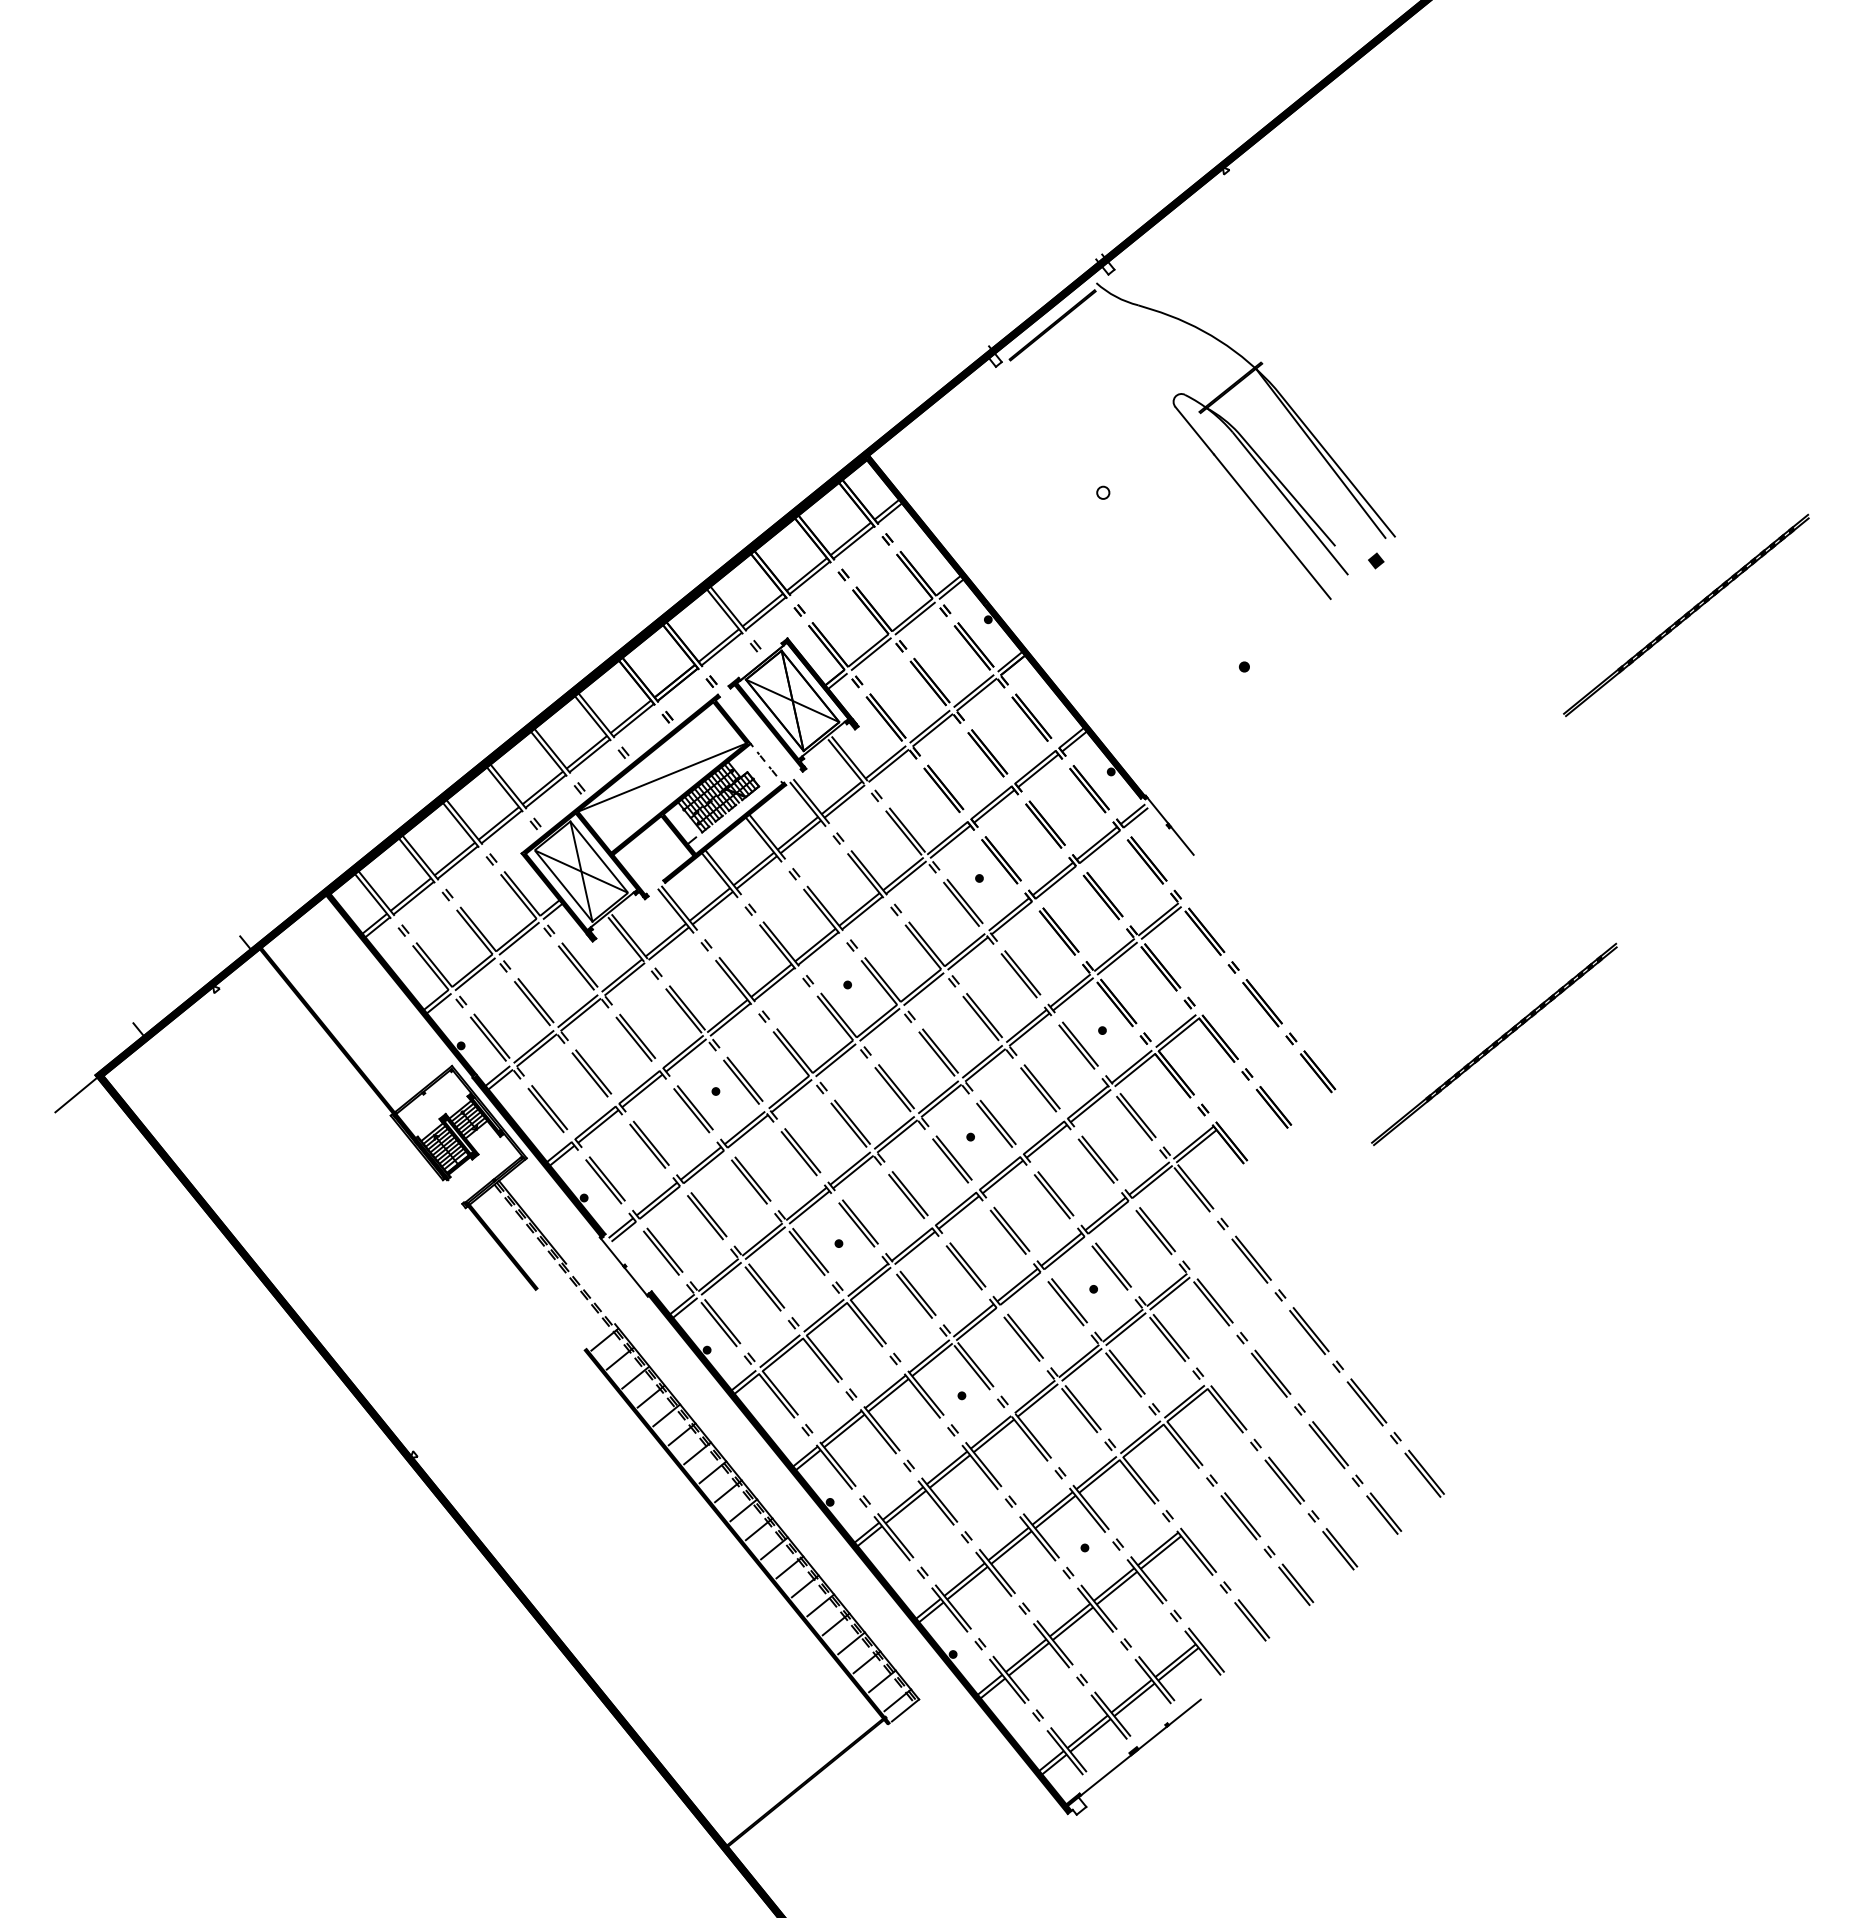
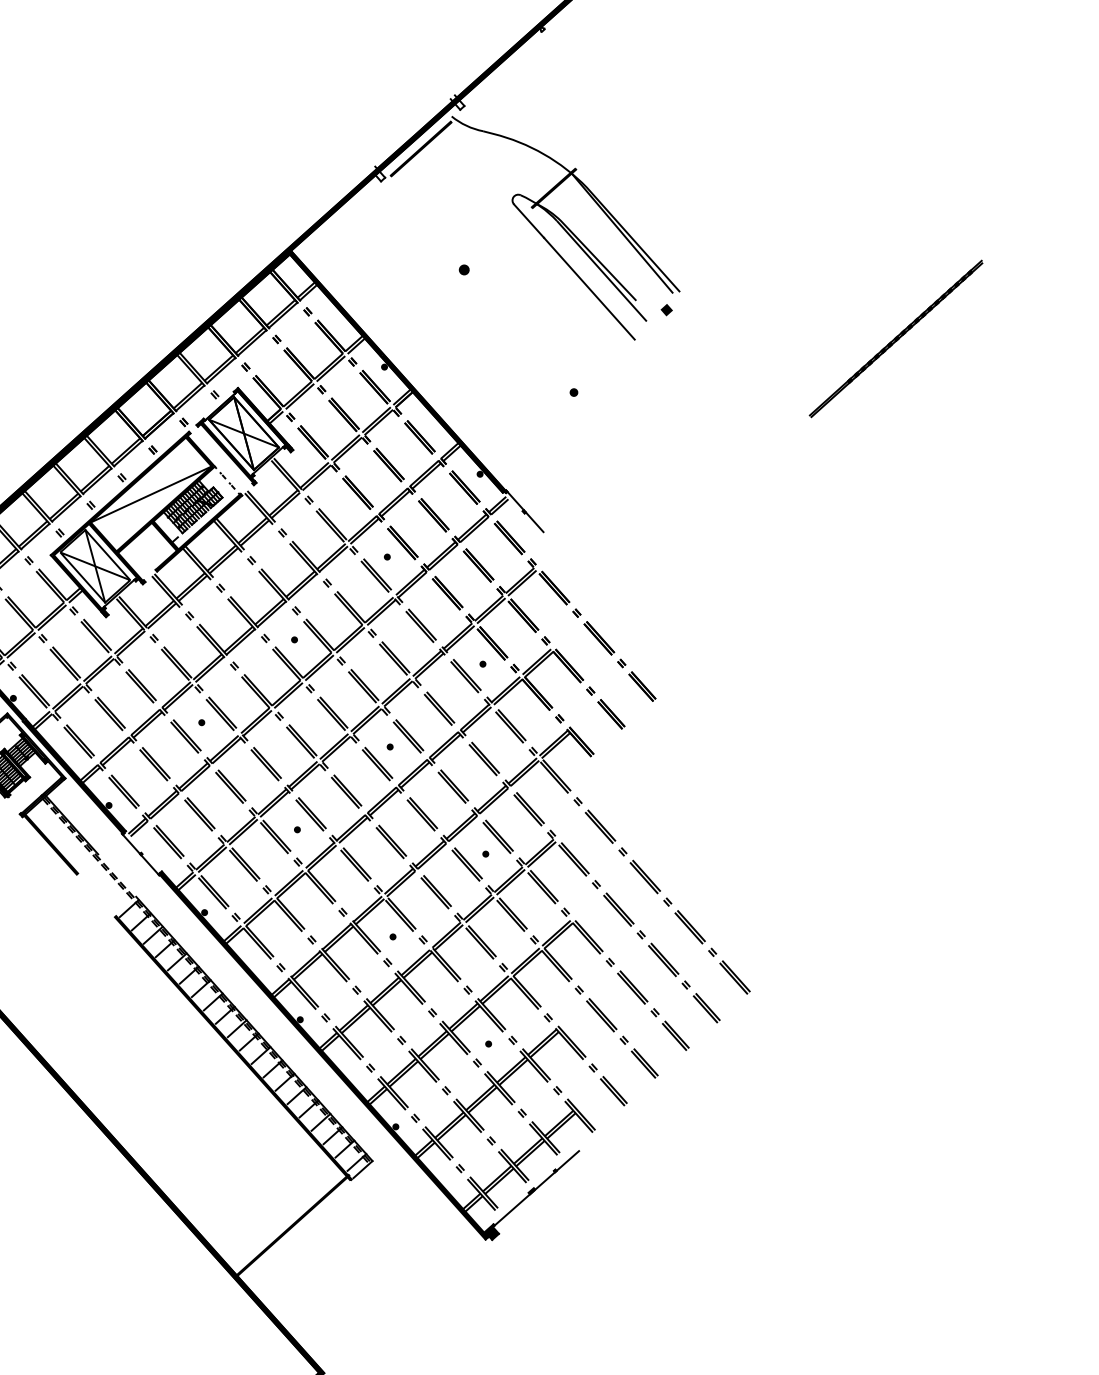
fill: (1103, 492) -> (464, 269), added
part: (1494, 1044) -> (770, 660), removed
fill: (1076, 1805) -> (491, 1233), added

